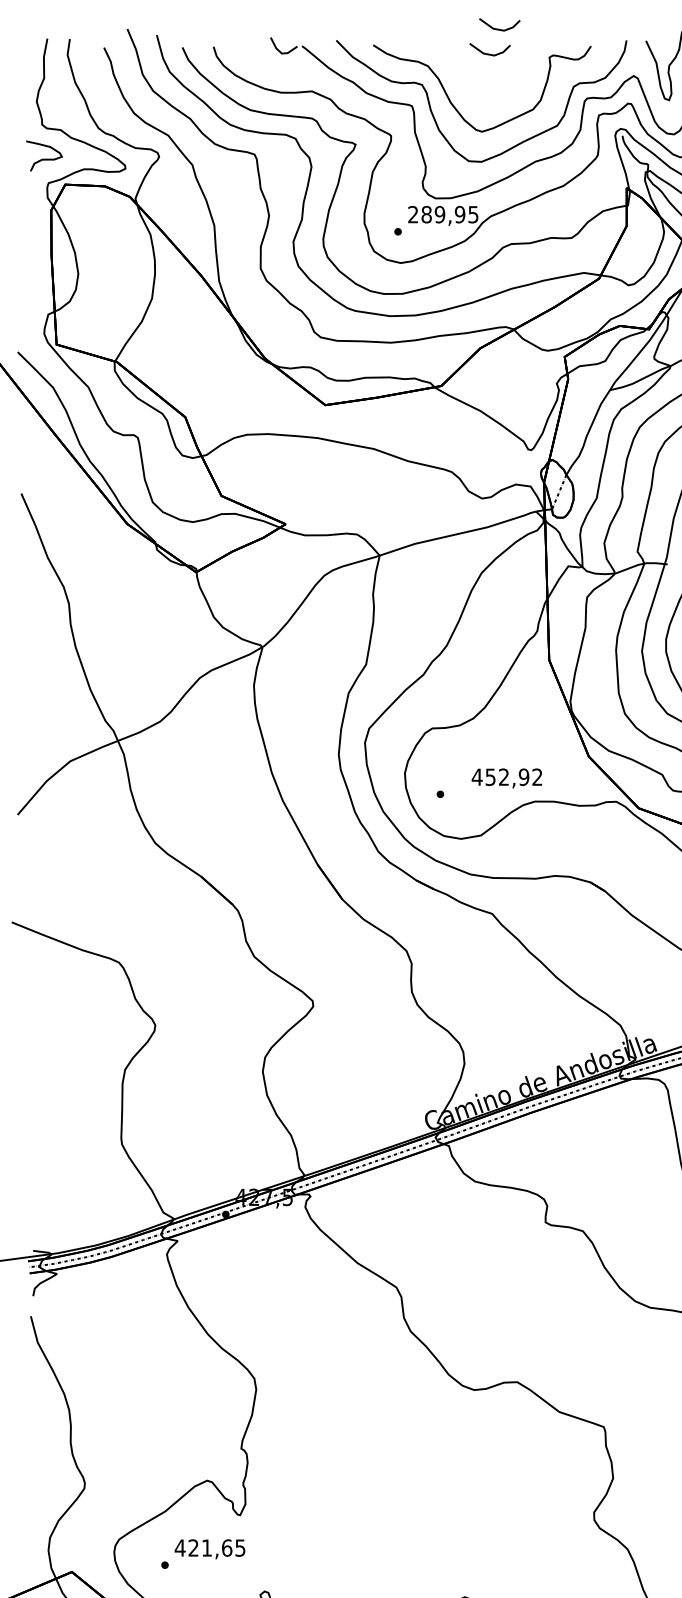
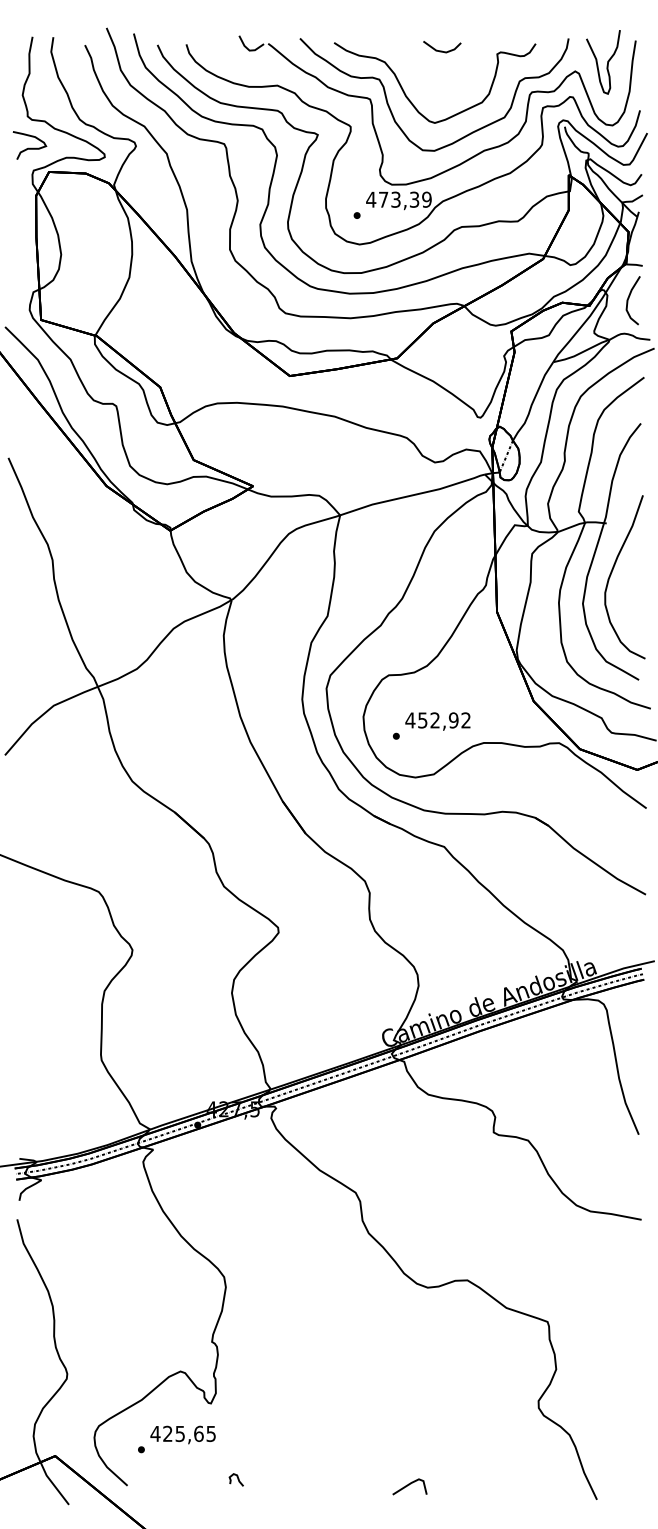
line: (500, 28) -> (451, 27), removed
text: (442, 214) -> (398, 199), 289,95 -> 473,39
text: (506, 778) -> (437, 721), moved
text: (206, 1548) -> (179, 1434), 421,65 -> 425,65

